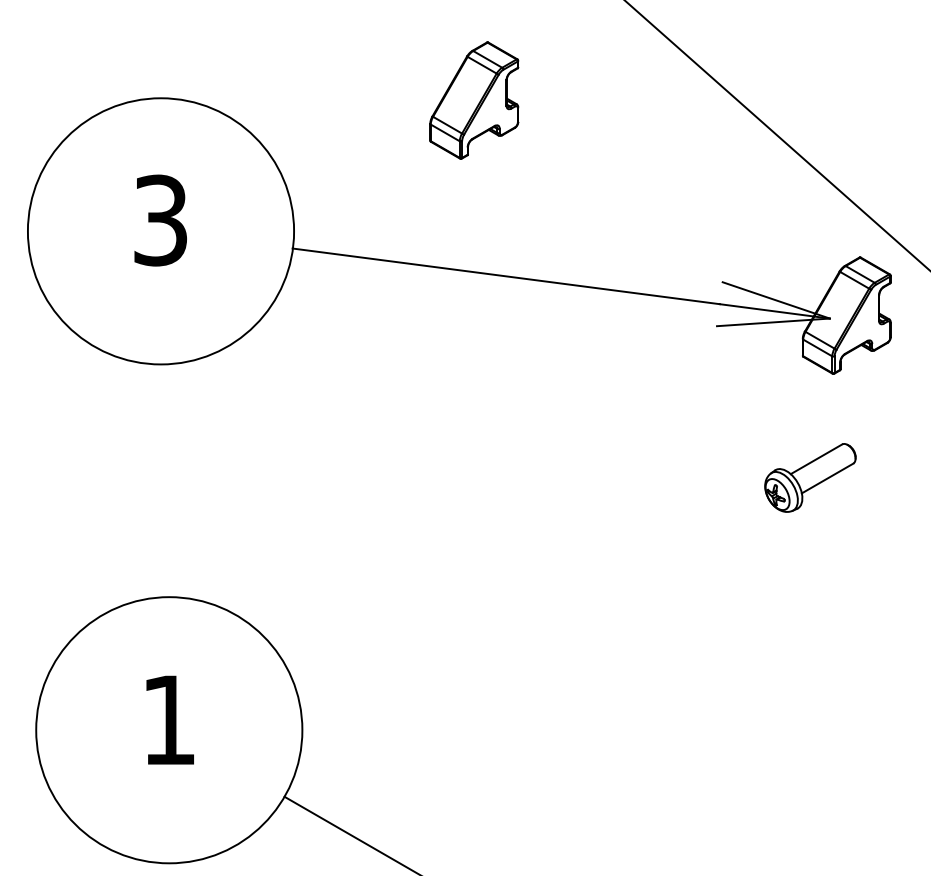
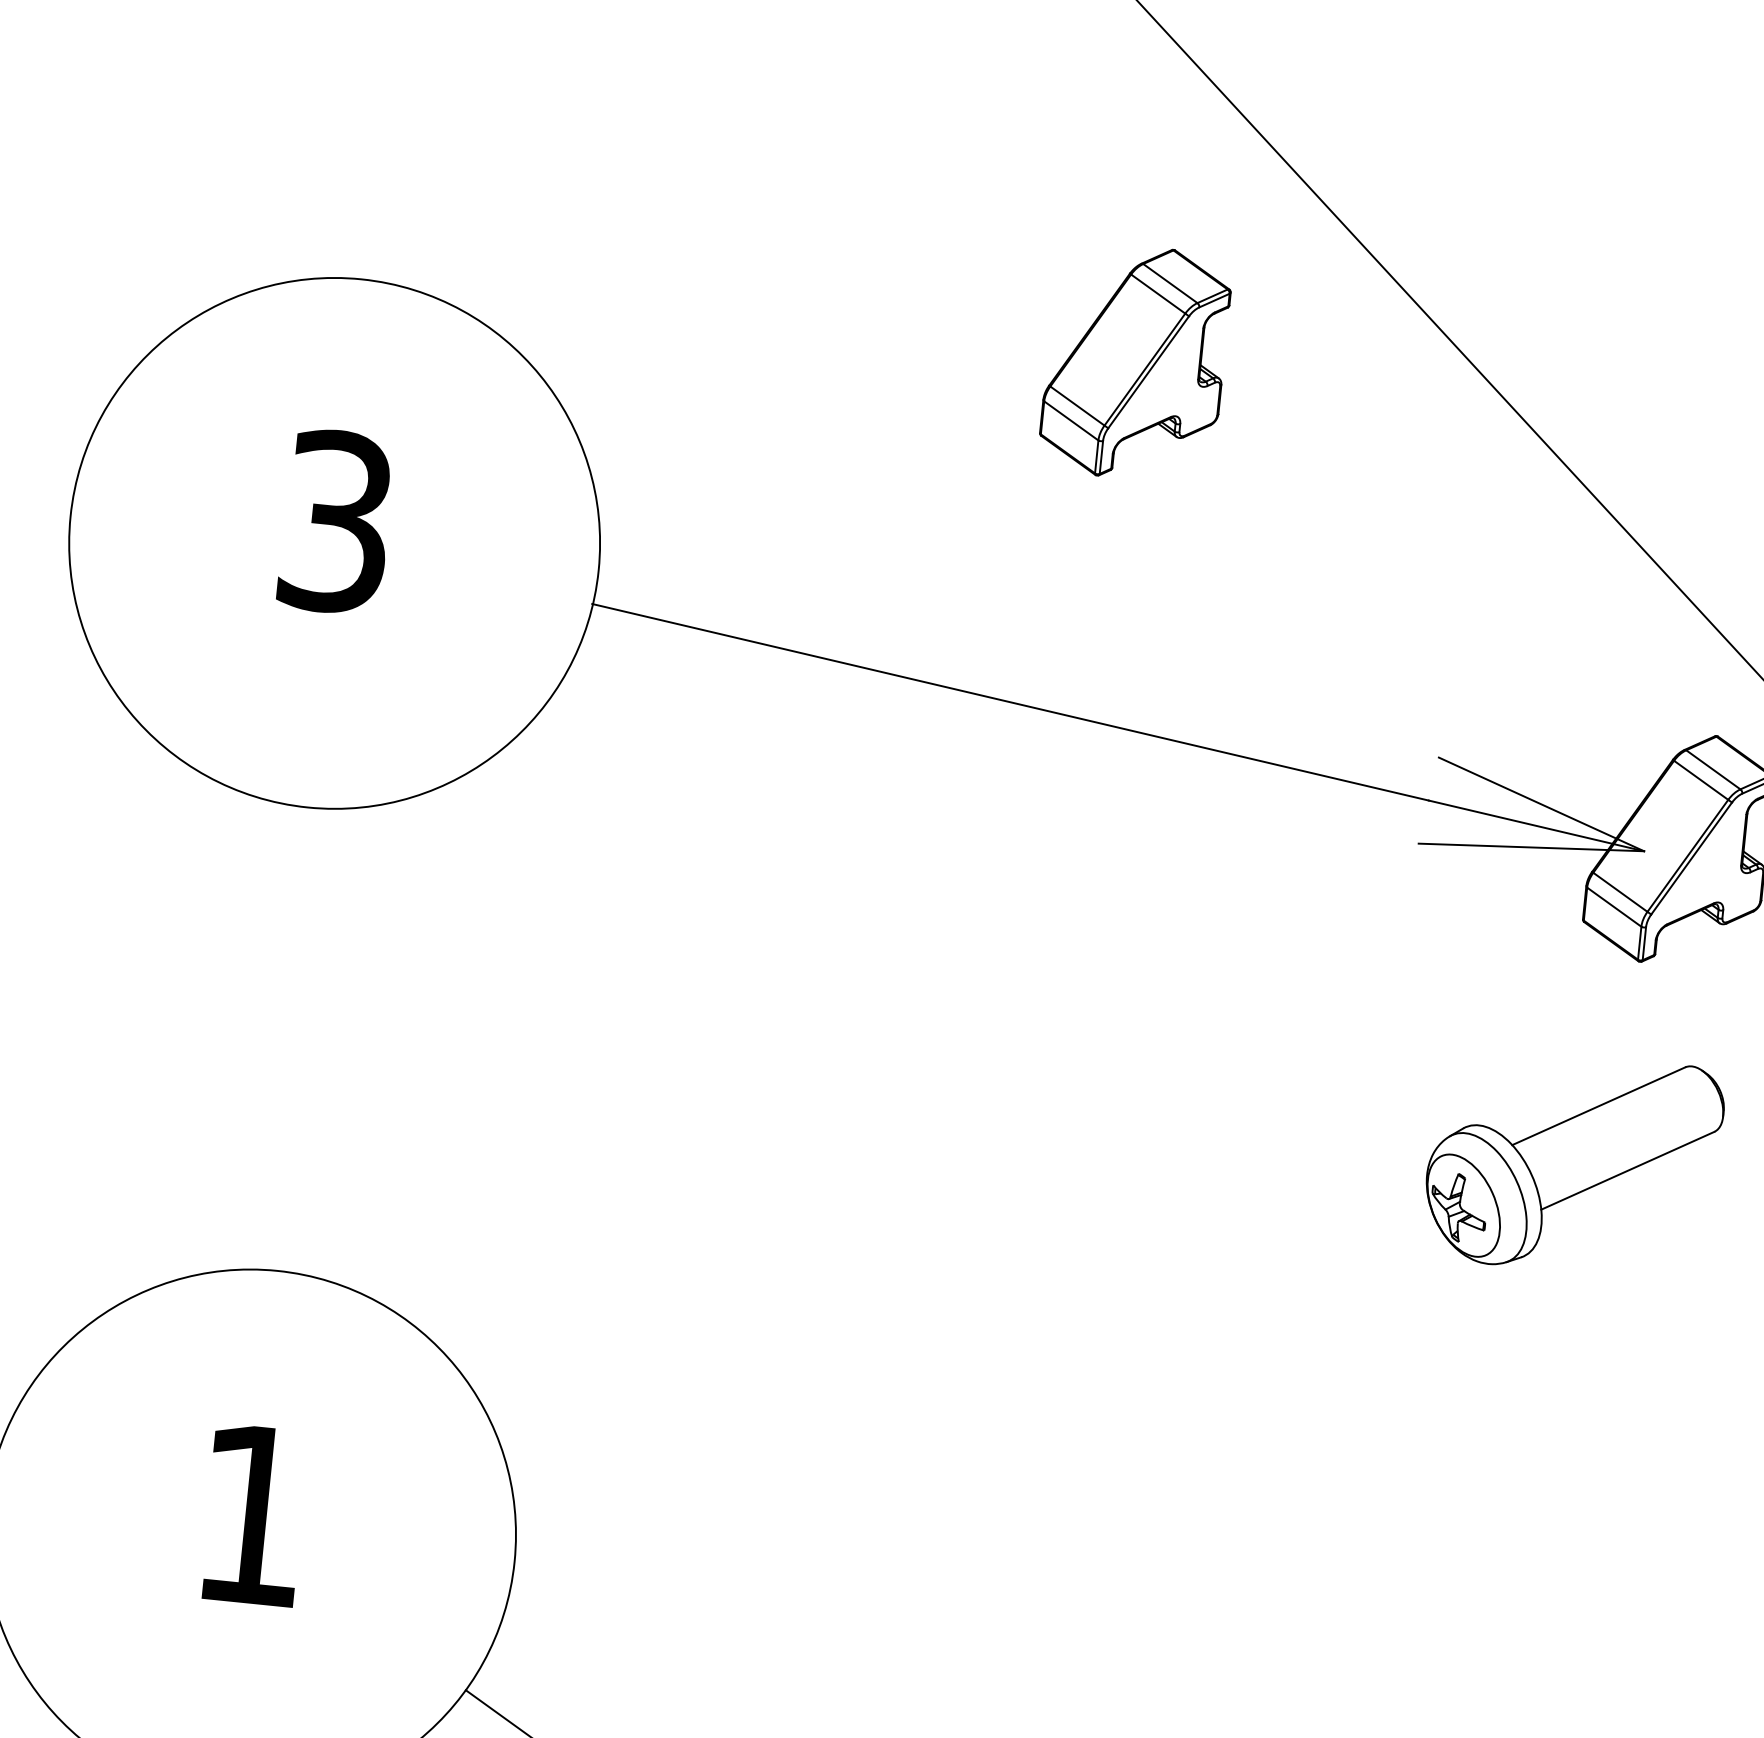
part: (474, 100) -> (1135, 362), moved
part: (810, 477) -> (1573, 1162), size x1.6

